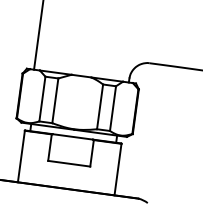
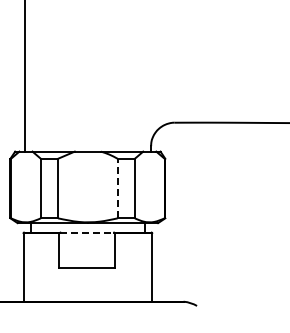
line: (99, 106) -> (117, 188), solid -> dashed
line: (72, 136) -> (87, 232), solid -> dashed

